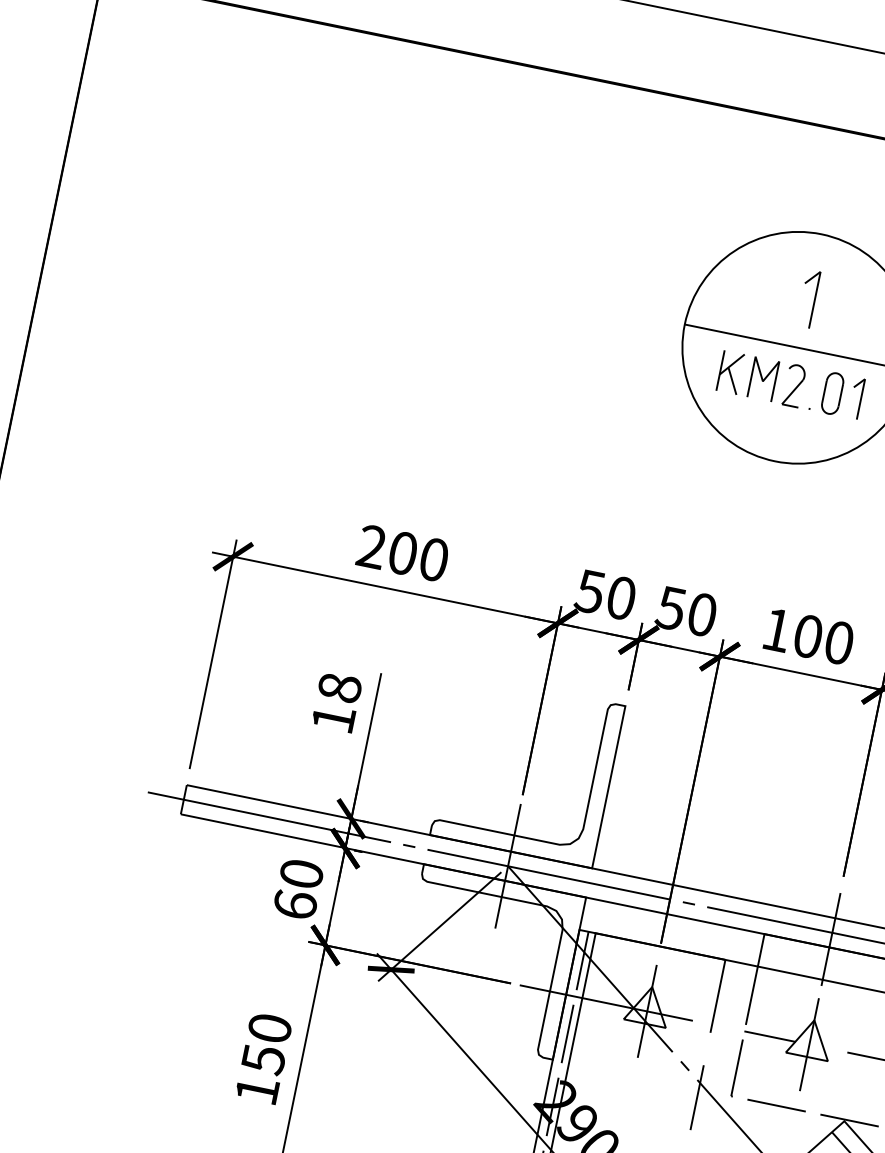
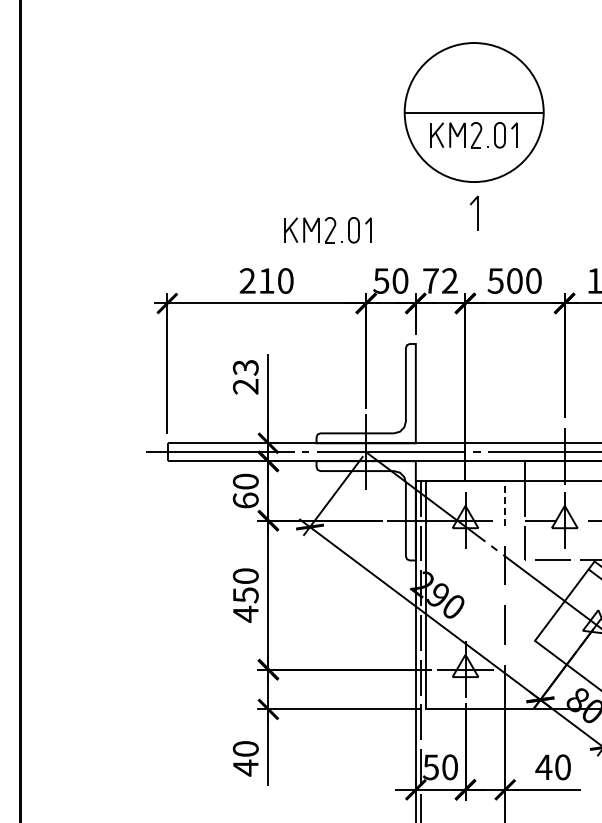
part: (807, 296) -> (473, 212), moved
part: (519, 491) -> (327, 230), added
text: (402, 552) -> (266, 280), 200 -> 210
text: (685, 610) -> (439, 280), 50 -> 72
text: (776, 629) -> (495, 280), 100 -> 500
text: (336, 702) -> (245, 376), 18 -> 23
line: (718, 995) -> (505, 502), solid -> dashed
text: (256, 1089) -> (245, 613), 150 -> 450

